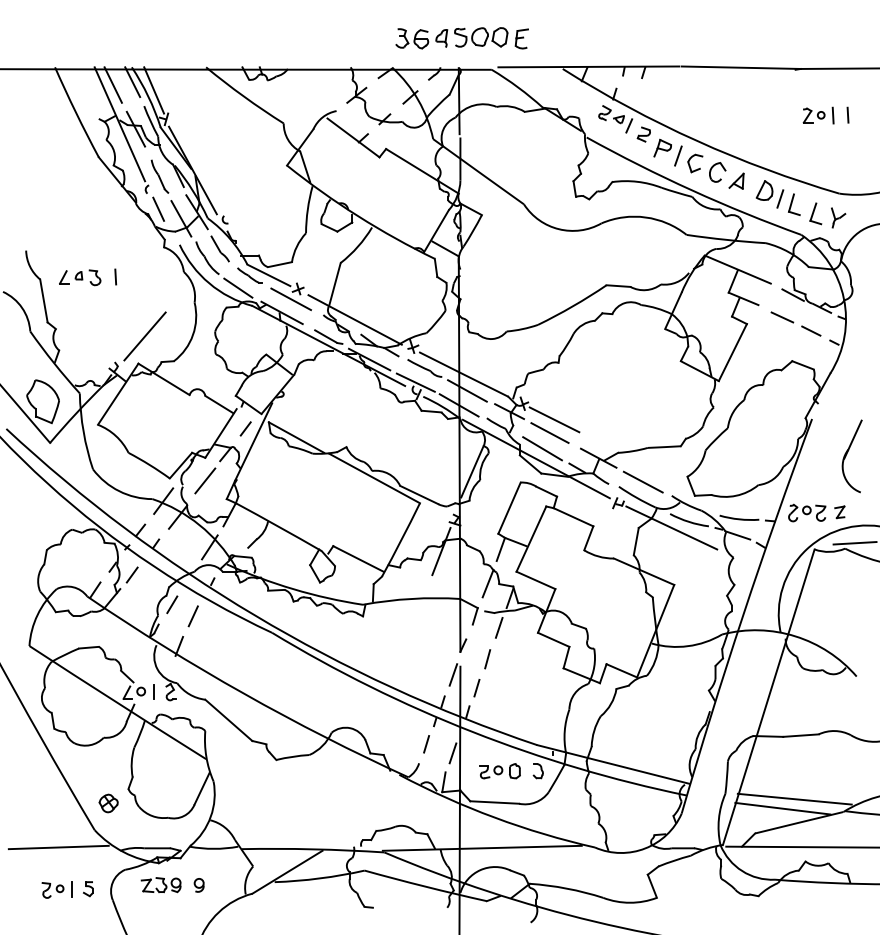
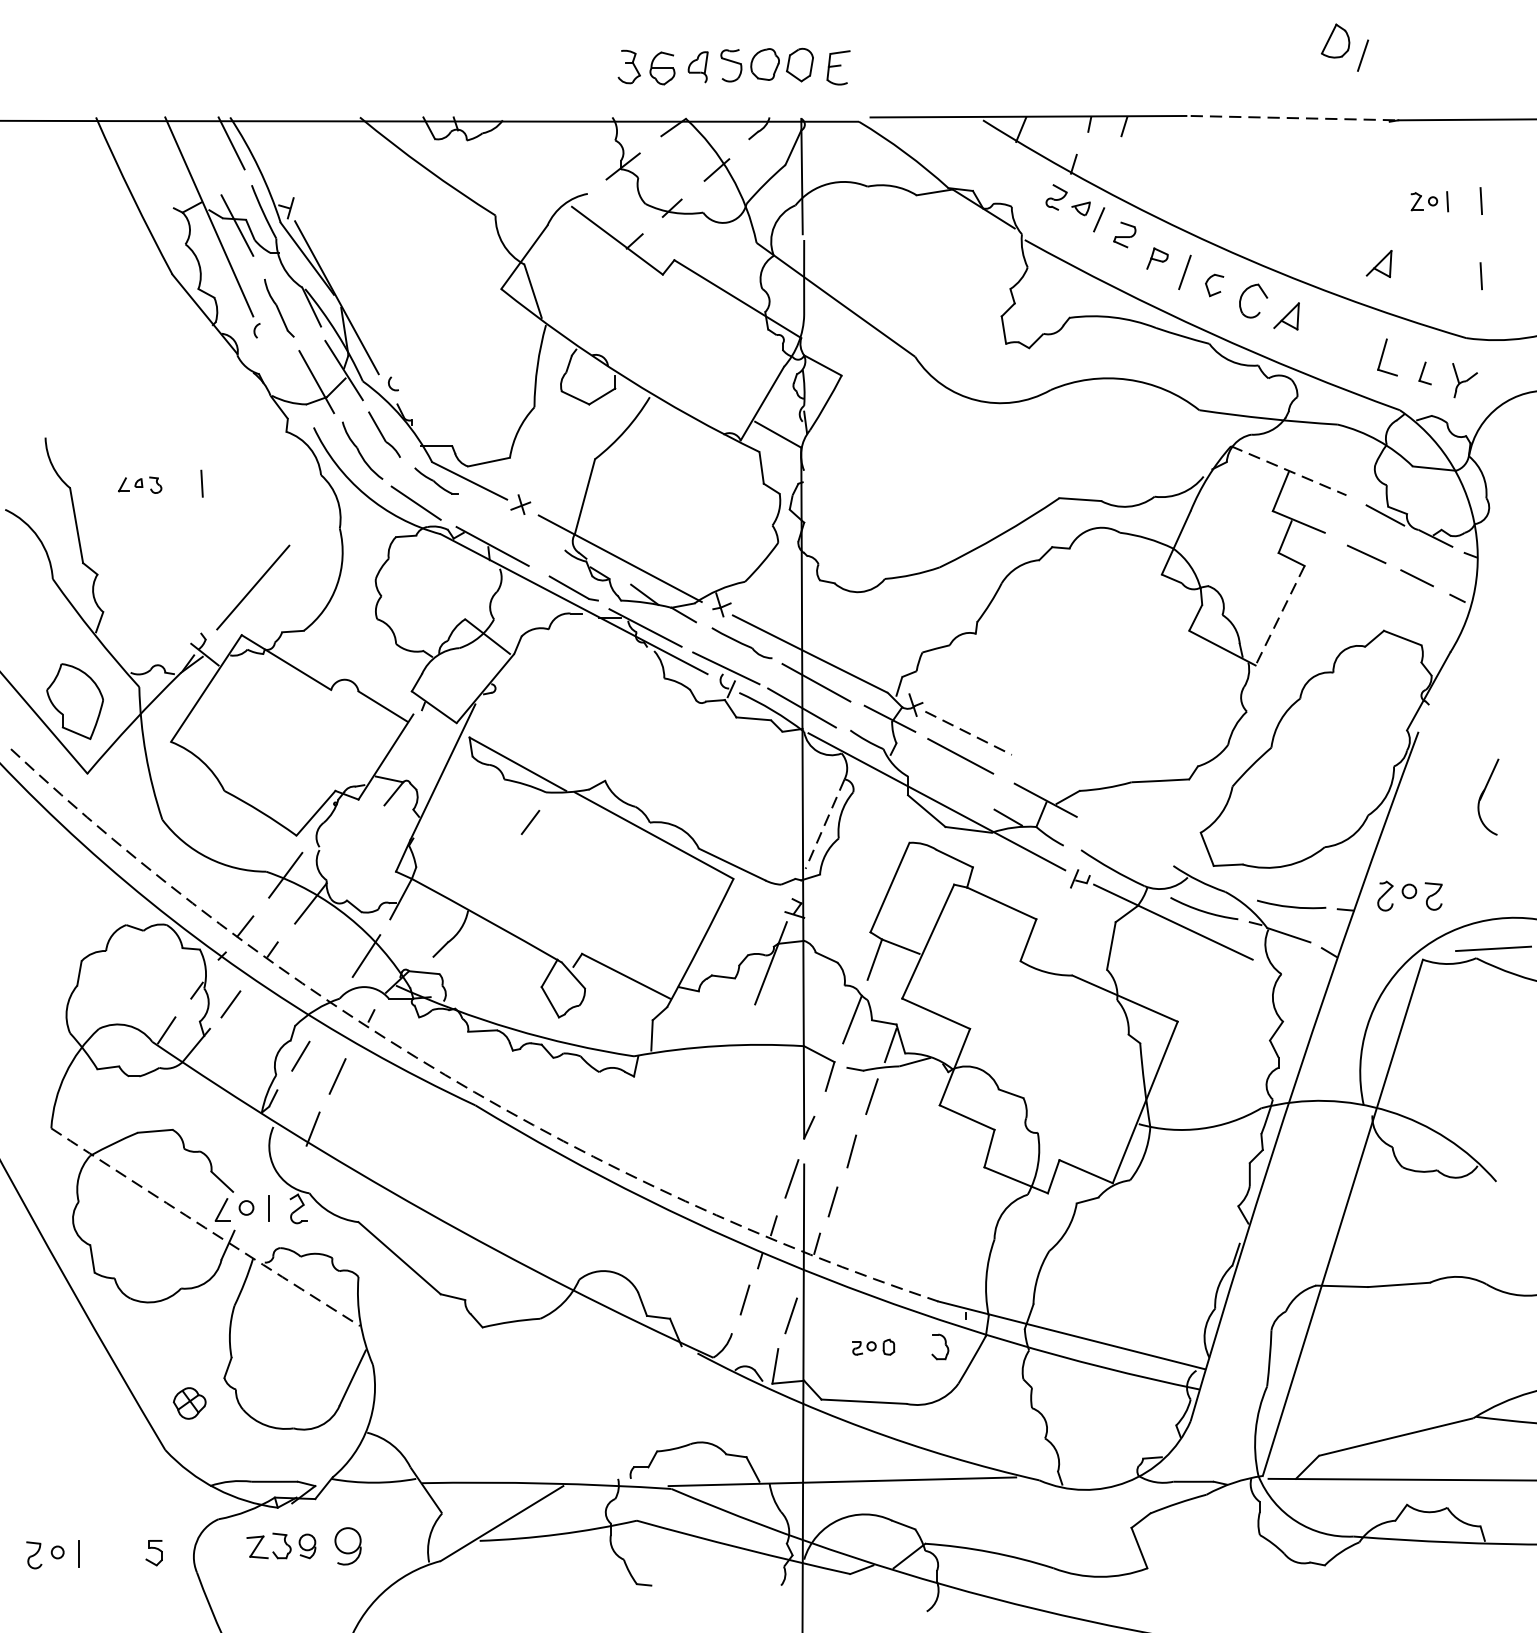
part: (461, 38) -> (732, 67), moved
line: (741, 67) -> (1295, 117), solid -> dashed
line: (112, 84) -> (196, 147), removed
line: (154, 90) -> (269, 157), removed
part: (818, 115) -> (1429, 201), size x0.7
part: (662, 147) -> (1157, 257), size x0.7
part: (789, 150) -> (1379, 262), added
line: (847, 157) -> (1480, 274), added
part: (695, 163) -> (1214, 285), size x0.7
part: (769, 194) -> (1344, 47), moved
line: (158, 208) -> (276, 364), removed
part: (815, 213) -> (1424, 372), size x0.6
line: (737, 269) -> (1288, 470), solid -> dashed
part: (80, 277) -> (140, 484), size x0.6
line: (291, 299) -> (509, 523), removed
line: (732, 352) -> (1279, 615), solid -> dashed
line: (554, 419) -> (968, 732), solid -> dashed
line: (245, 428) -> (530, 821), moved
line: (542, 448) -> (947, 783), removed
part: (851, 456) -> (1487, 797), size x0.6
line: (472, 471) -> (825, 823), solid -> dashed
line: (205, 480) -> (358, 839), removed
line: (642, 481) -> (1122, 840), removed
part: (839, 512) -> (1466, 895), removed
arc: (254, 615) -> (444, 1075), solid -> dashed
arc: (117, 702) -> (205, 1227), solid -> dashed
part: (499, 771) -> (872, 1347), size x0.6
line: (794, 798) -> (1387, 1394), removed
line: (782, 808) -> (1366, 1412), removed
line: (58, 847) -> (102, 1480), removed
part: (198, 885) -> (346, 1546), size x1.6
part: (56, 889) -> (51, 1553), moved

